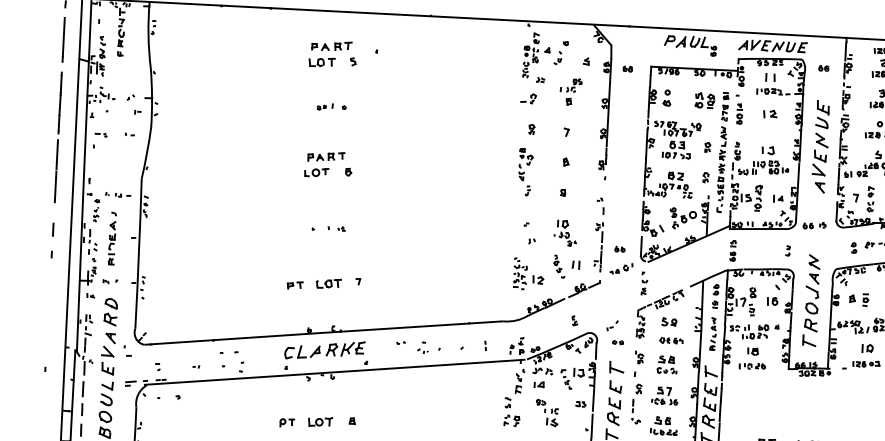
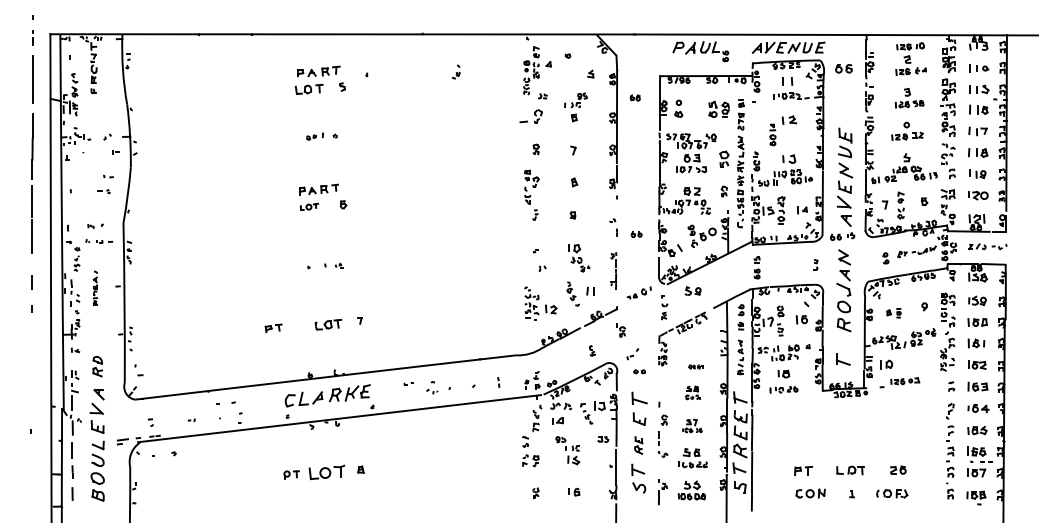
part: (558, 57) -> (456, 71), moved
part: (627, 68) -> (634, 97), moved
part: (823, 68) -> (843, 68), size x1.6
part: (527, 98) -> (530, 116), size x1.4
part: (739, 113) -> (772, 134), moved
part: (100, 134) -> (103, 191), moved
part: (707, 146) -> (724, 158), size x1.6
part: (821, 146) -> (845, 176), moved
part: (316, 172) -> (309, 206), size x0.7
part: (112, 237) -> (95, 287), size x0.6
part: (598, 246) -> (613, 270), size x0.7
part: (619, 249) -> (636, 234), moved
part: (110, 281) -> (95, 226), moved
part: (295, 285) -> (273, 328), moved
part: (812, 293) -> (843, 290), moved
part: (858, 300) -> (893, 313), size x0.7
part: (110, 311) -> (97, 366), size x0.7
part: (668, 321) -> (692, 290), moved
part: (670, 340) -> (695, 366), size x0.6
part: (867, 348) -> (886, 364), moved
part: (127, 351) -> (138, 370), moved
part: (639, 357) -> (621, 330), moved
part: (666, 364) -> (692, 392), size x0.7
part: (665, 395) -> (692, 425), size x0.7
part: (613, 411) -> (638, 445), size x0.6
part: (320, 421) -> (326, 471), size x1.4

